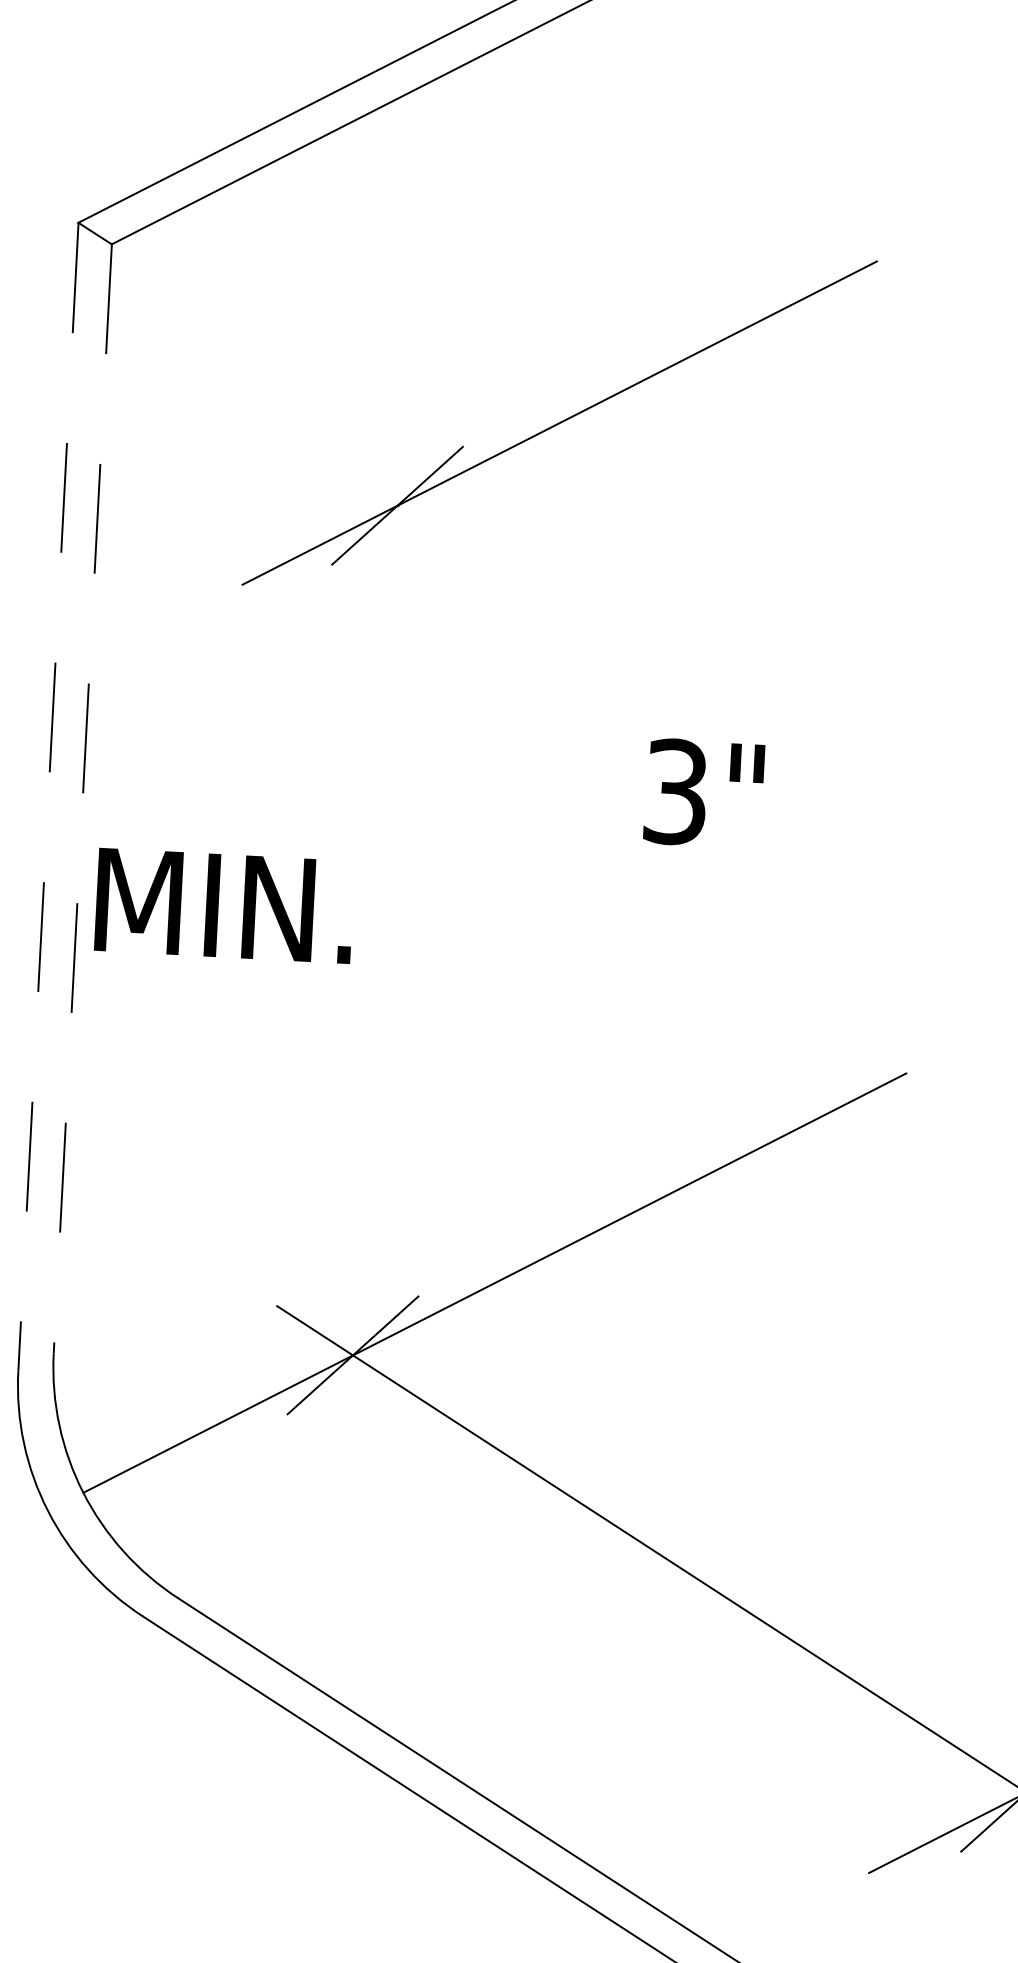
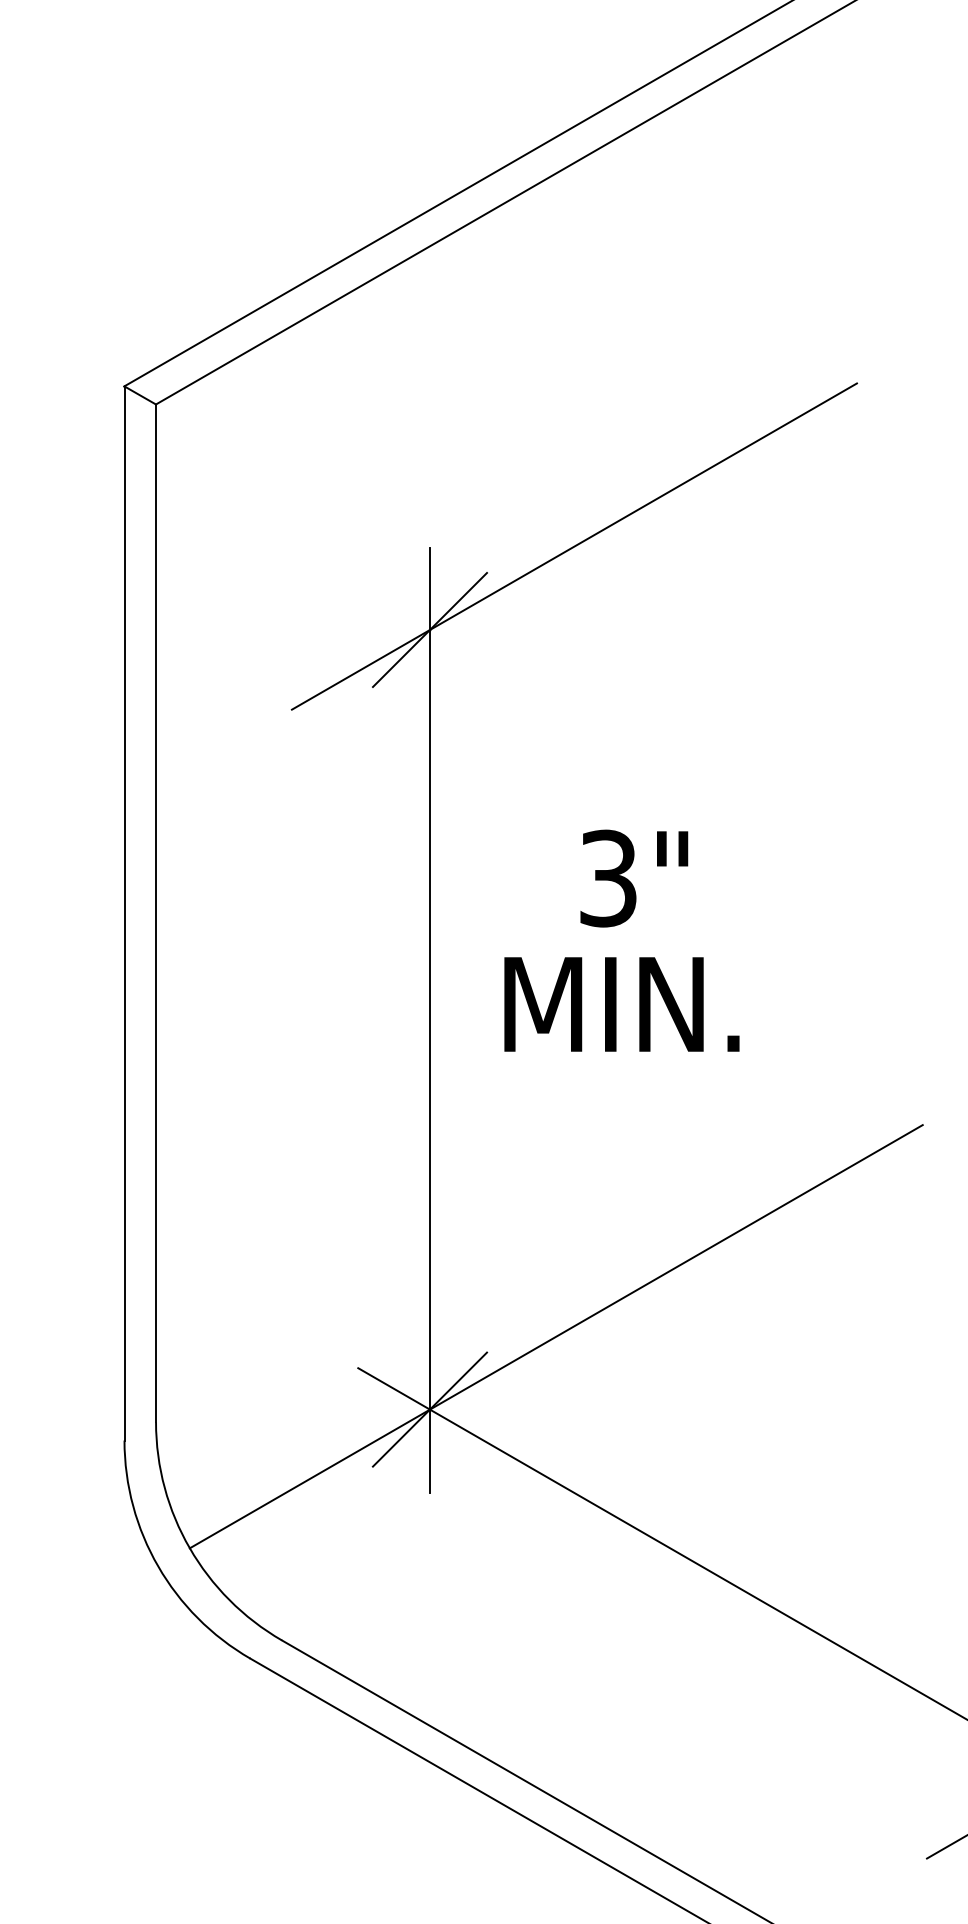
text: (704, 793) -> (634, 878), moved
line: (48, 797) -> (124, 913), dashed -> solid
line: (83, 799) -> (156, 913), dashed -> solid
text: (224, 905) -> (621, 1004), moved
line: (374, 930) -> (429, 1019), added

